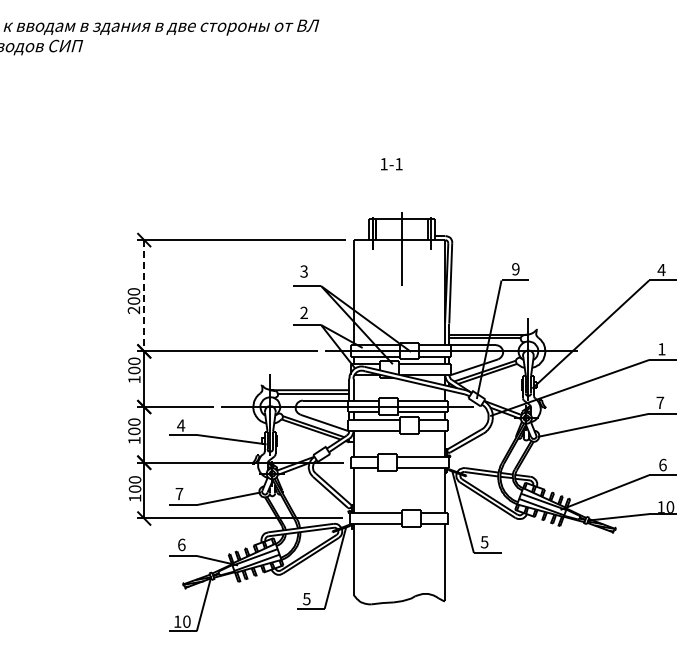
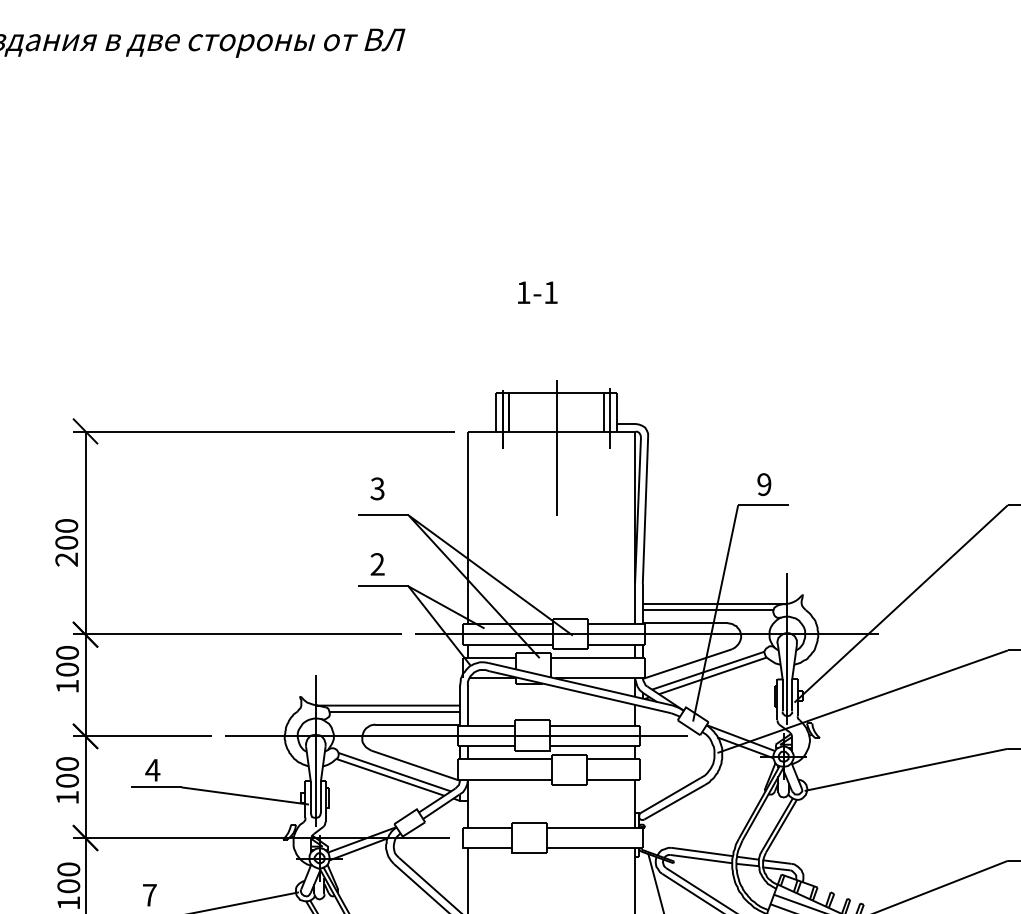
line: (144, 296) -> (85, 534), dashed -> solid

